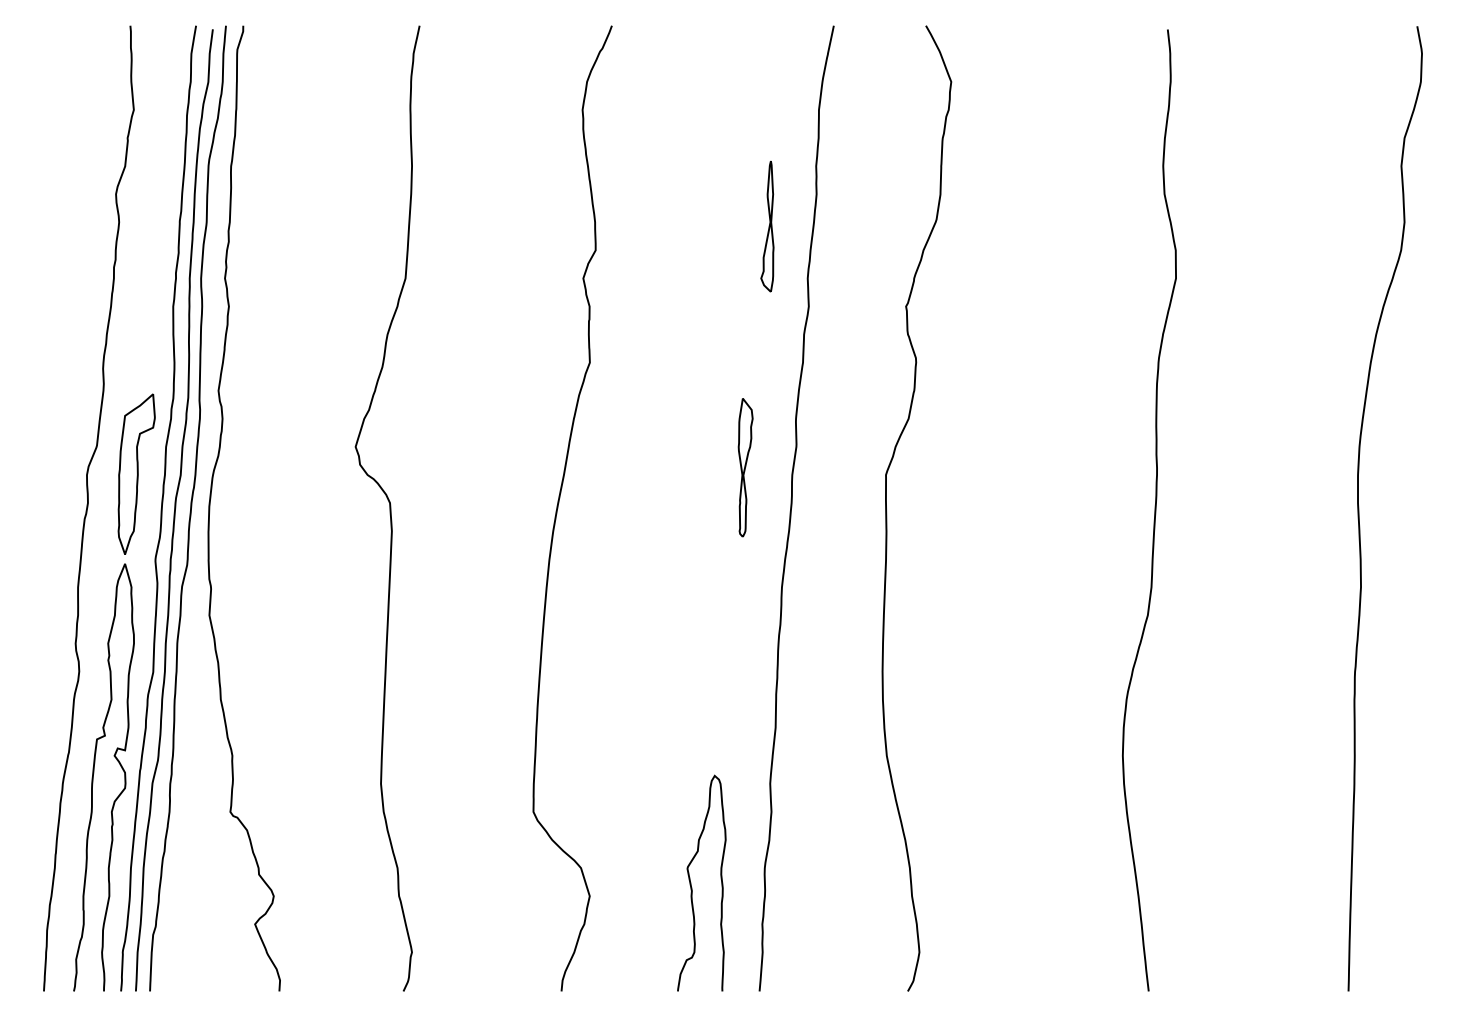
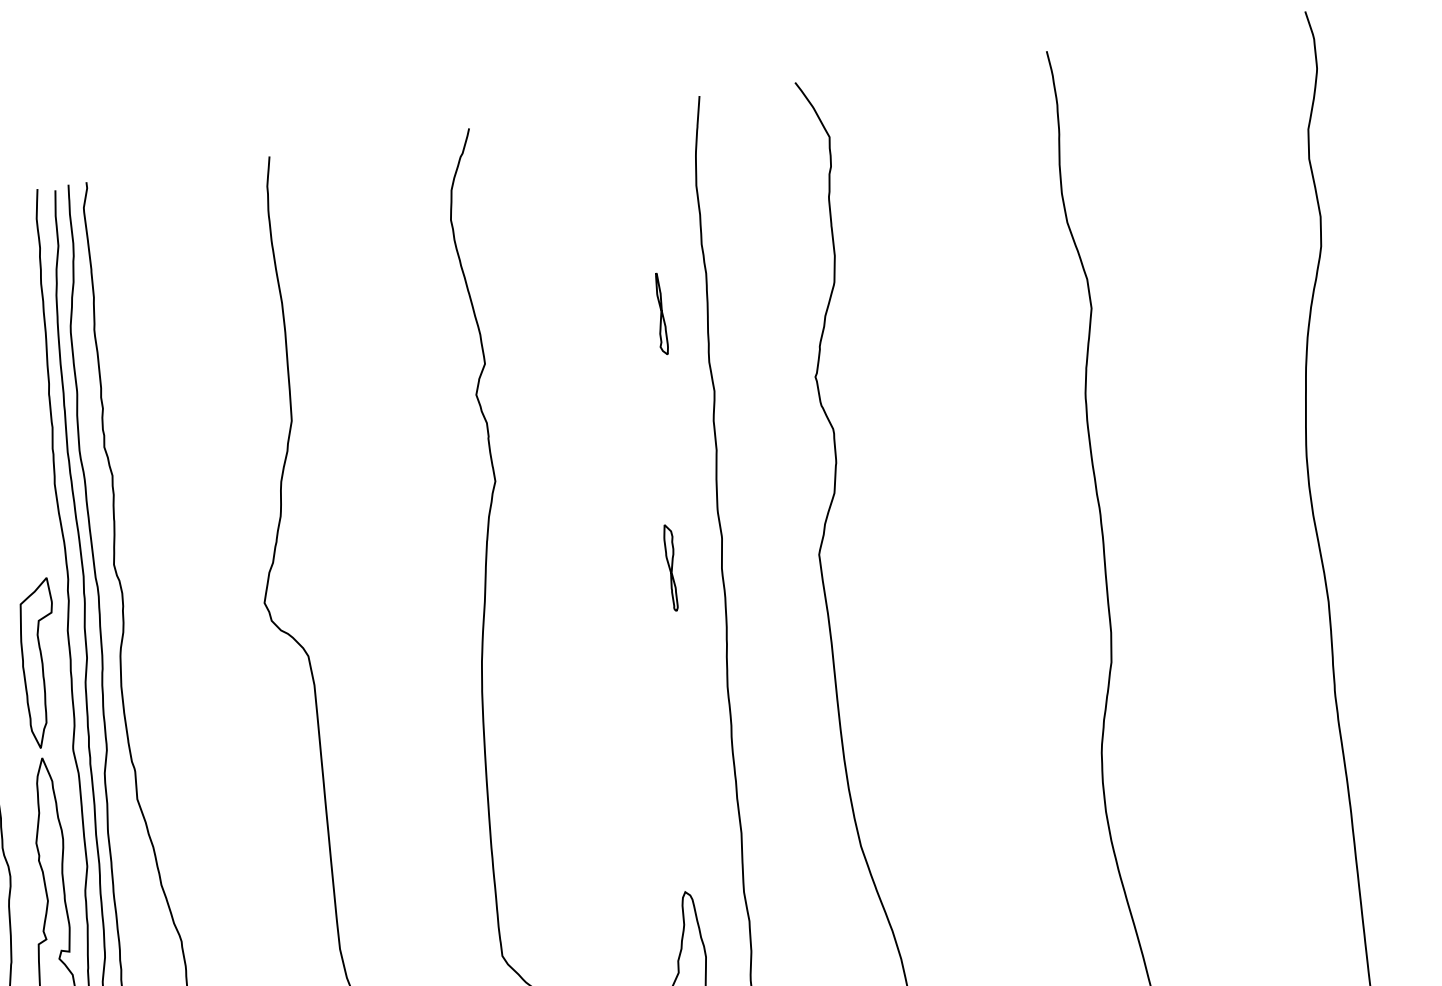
part: (767, 226) -> (659, 314), size x0.6
part: (745, 467) -> (672, 567), size x0.6

